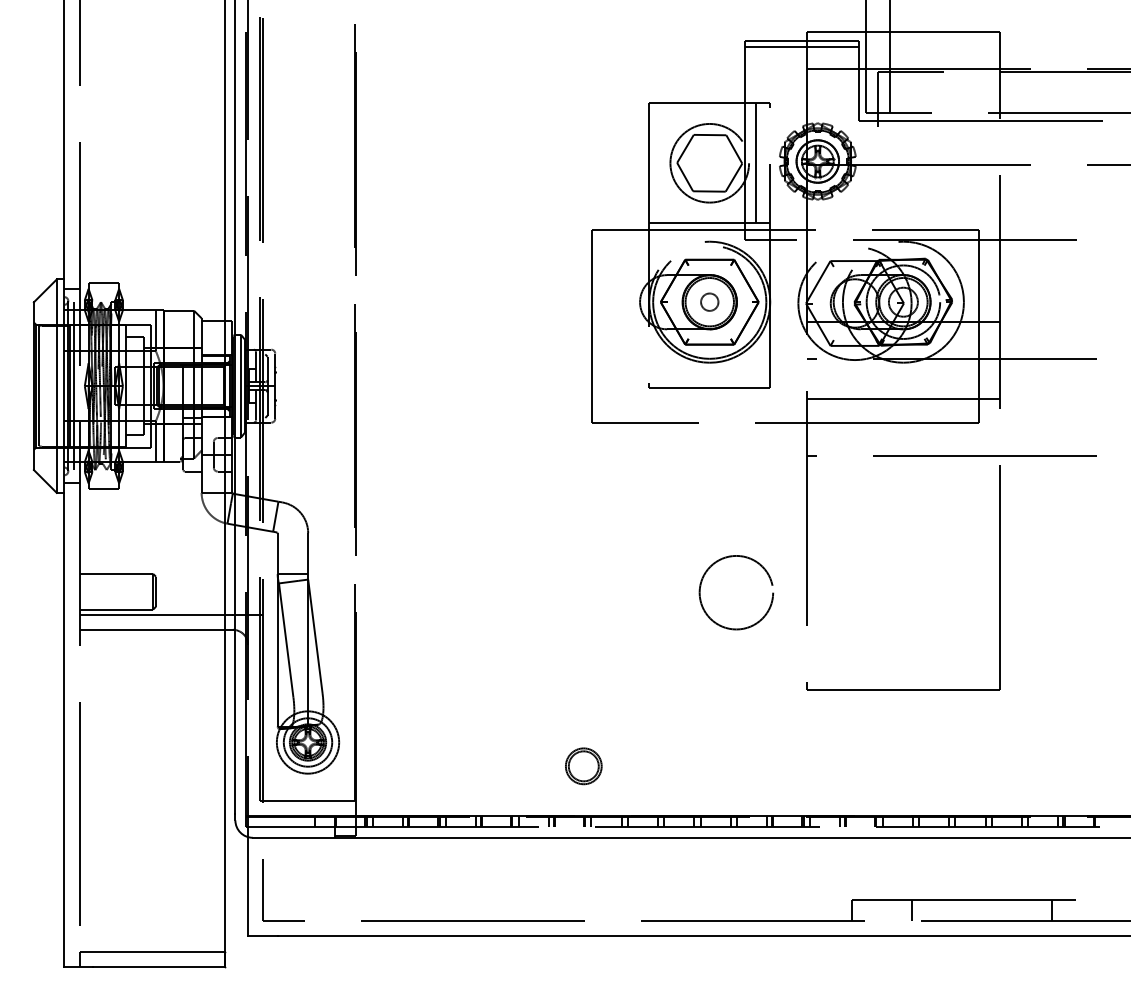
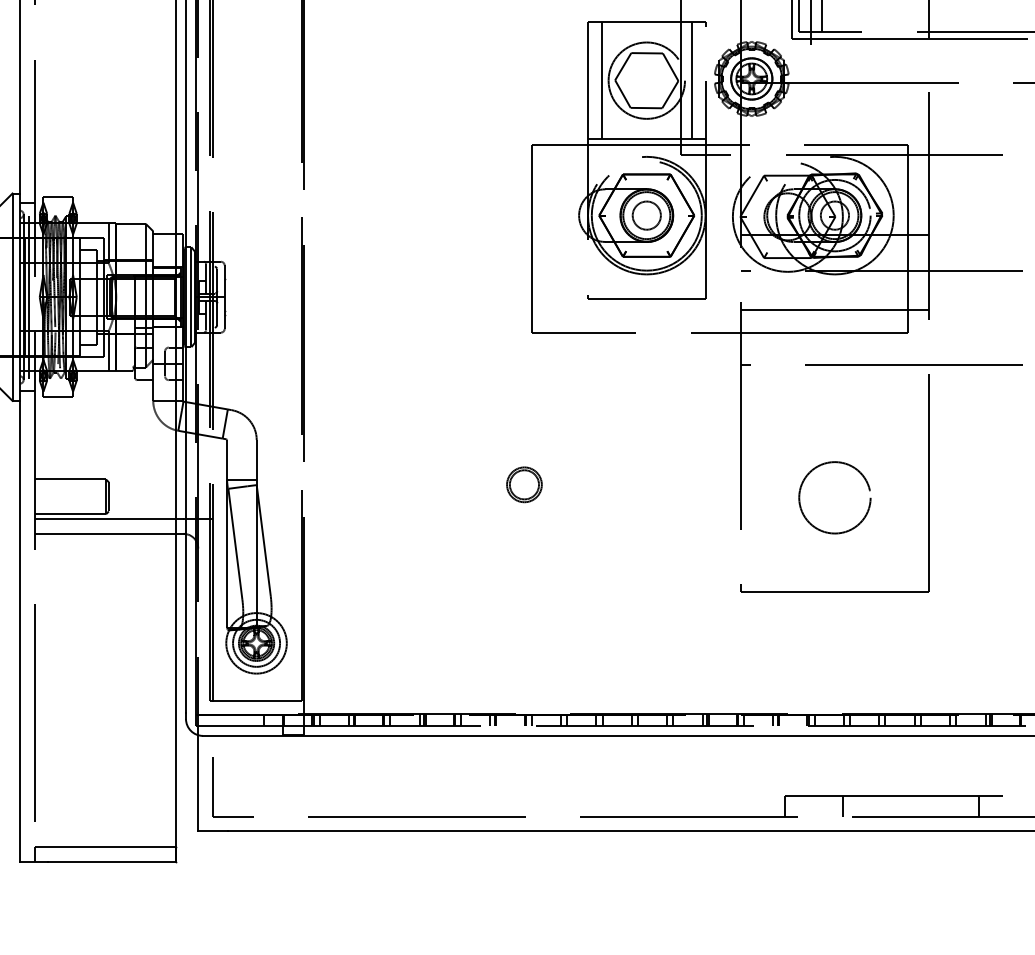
line: (663, 163) -> (601, 80), added
circle: (709, 301) -> (646, 214), size x1.67
circle: (736, 592) -> (835, 497), moved
part: (583, 766) -> (524, 484), moved

